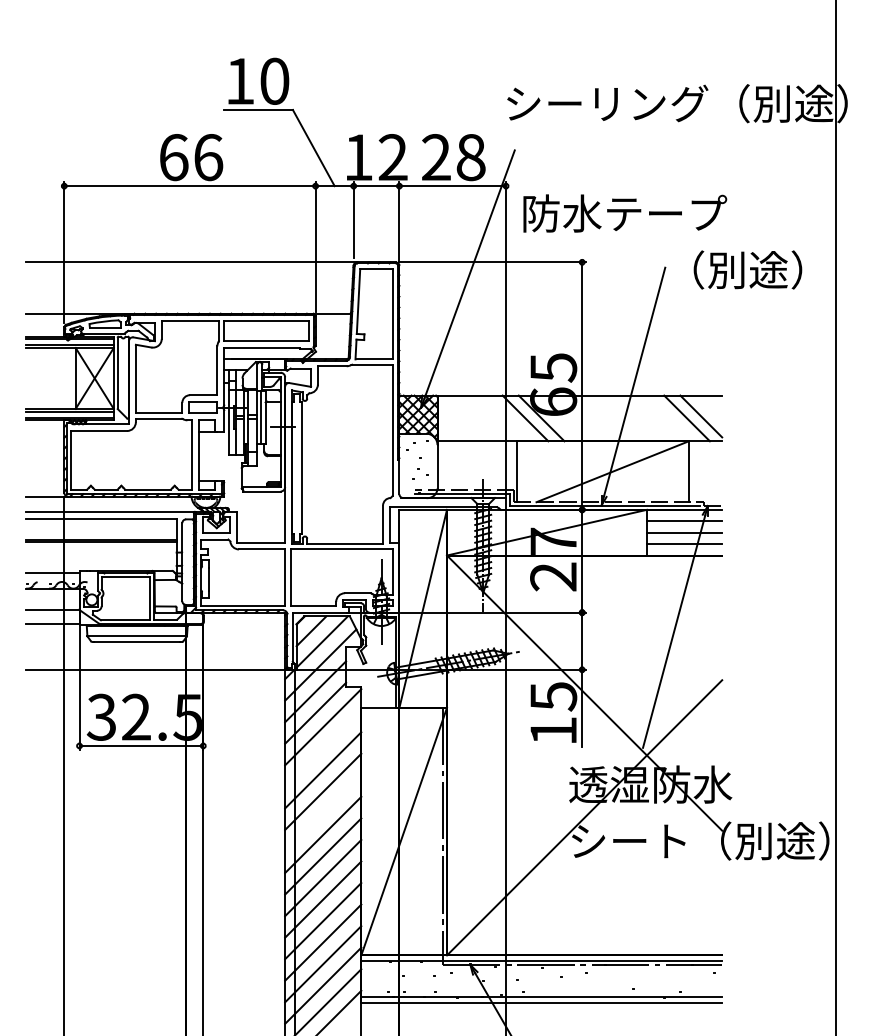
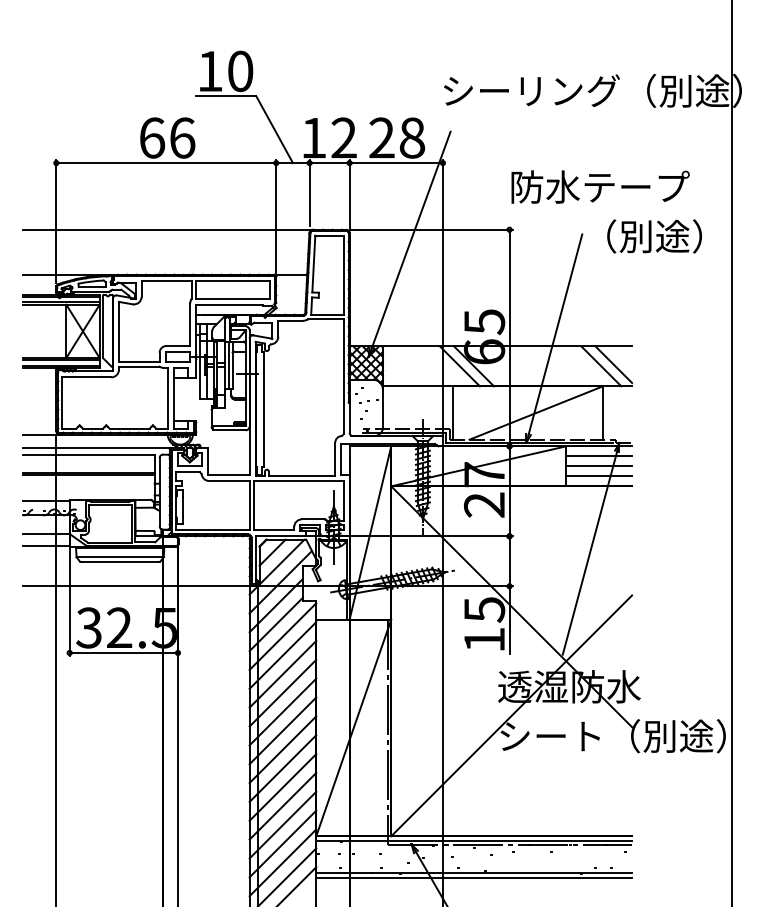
text: (625, 213) -> (600, 187), moved
line: (323, 748) -> (283, 655), added
line: (323, 813) -> (283, 712), added

